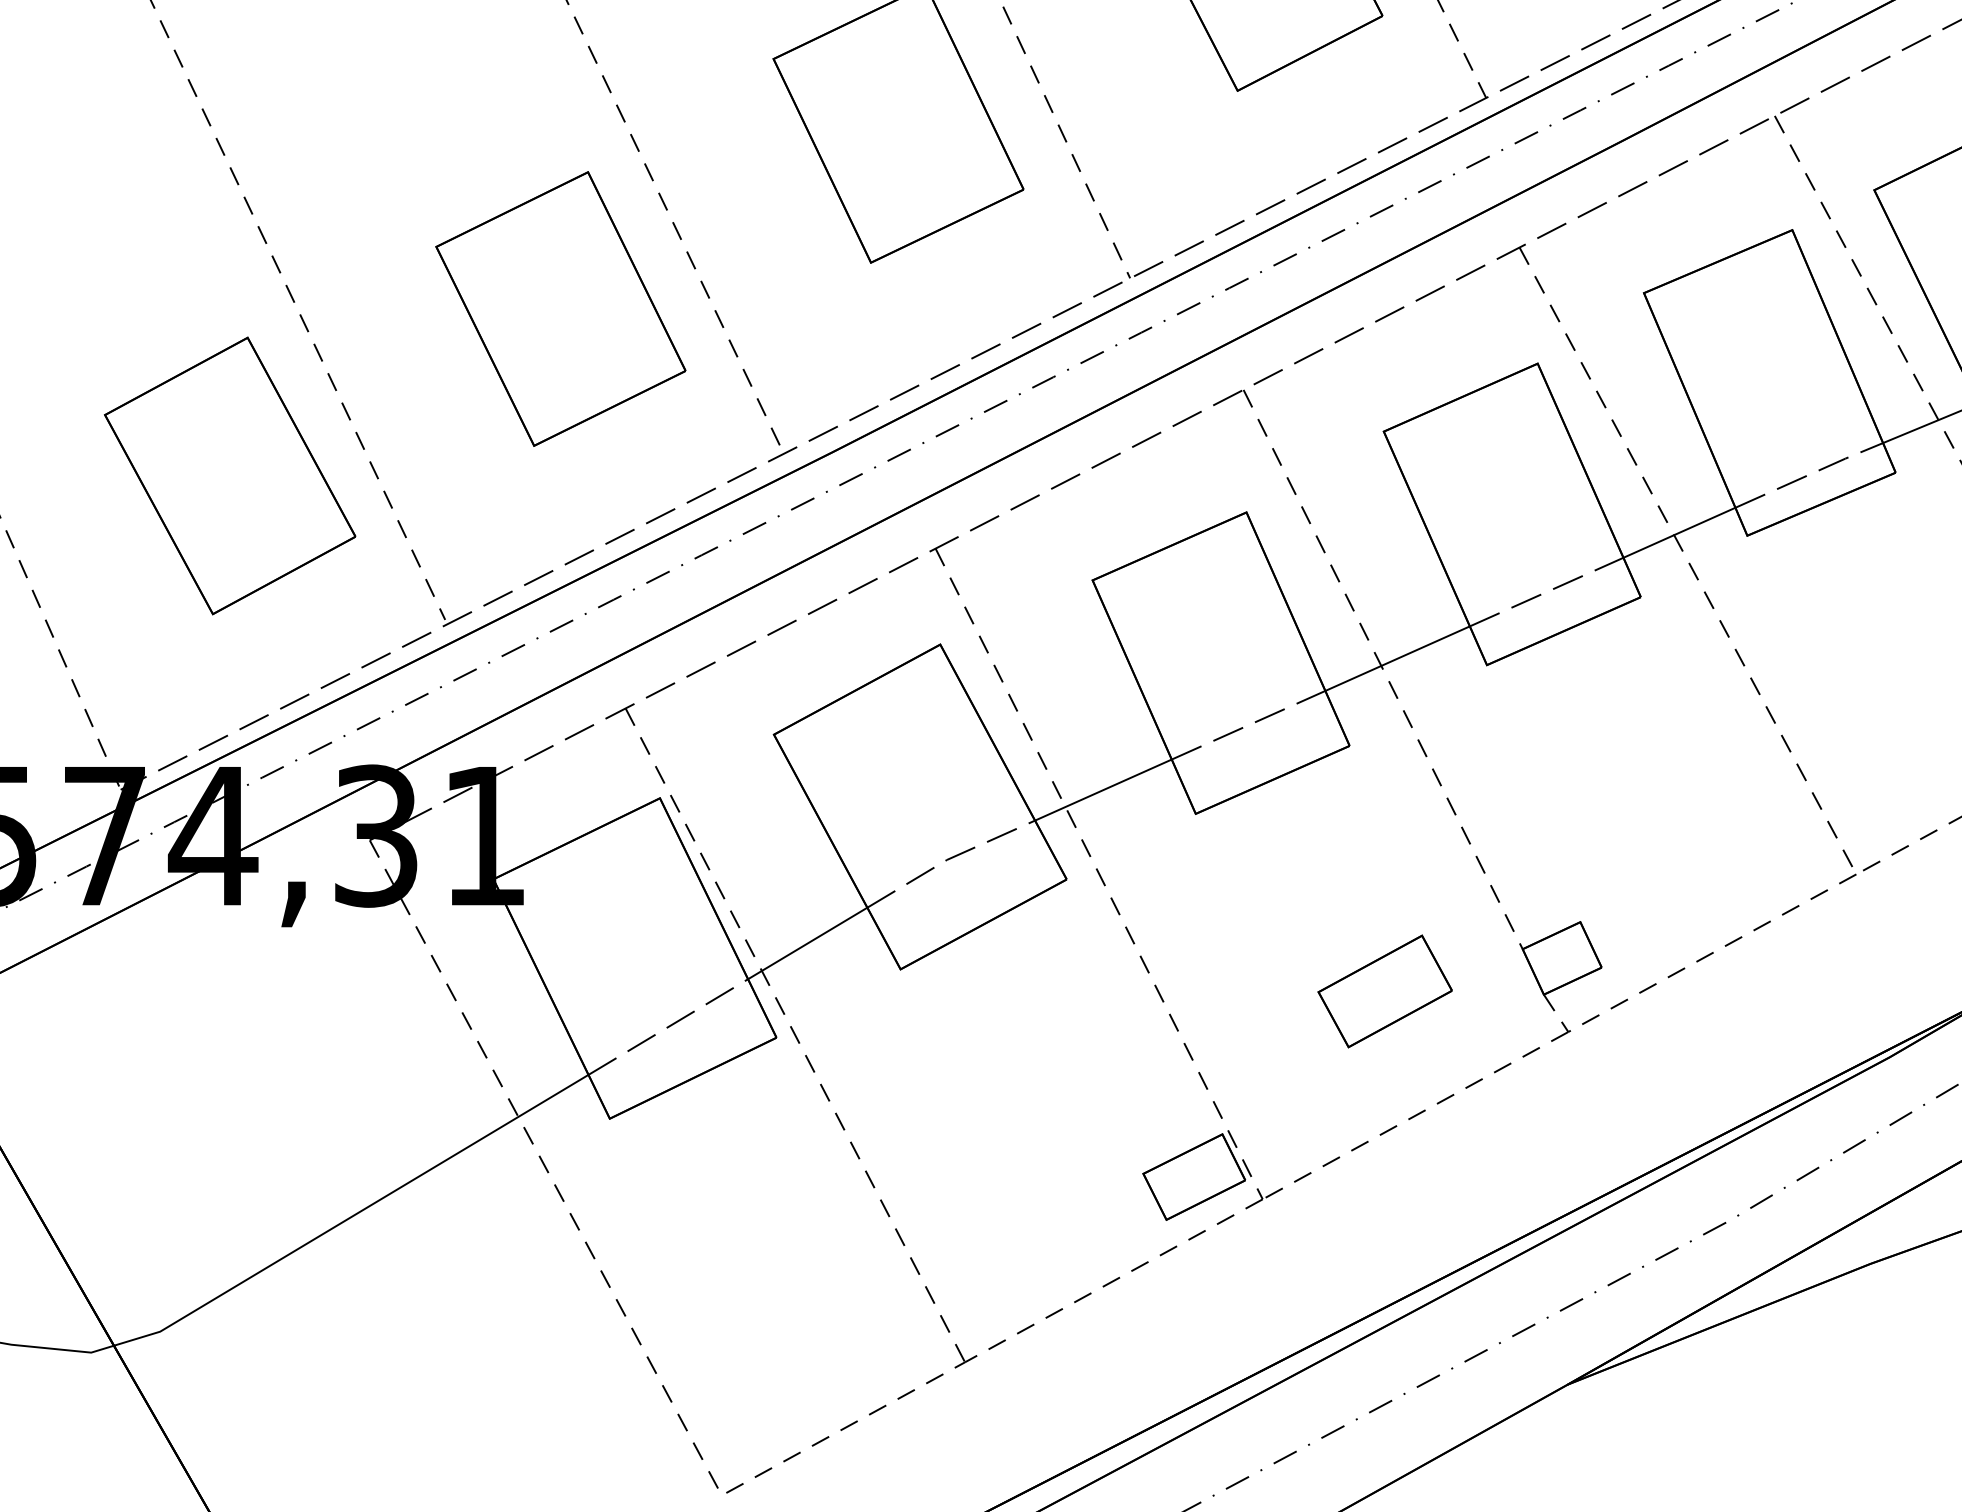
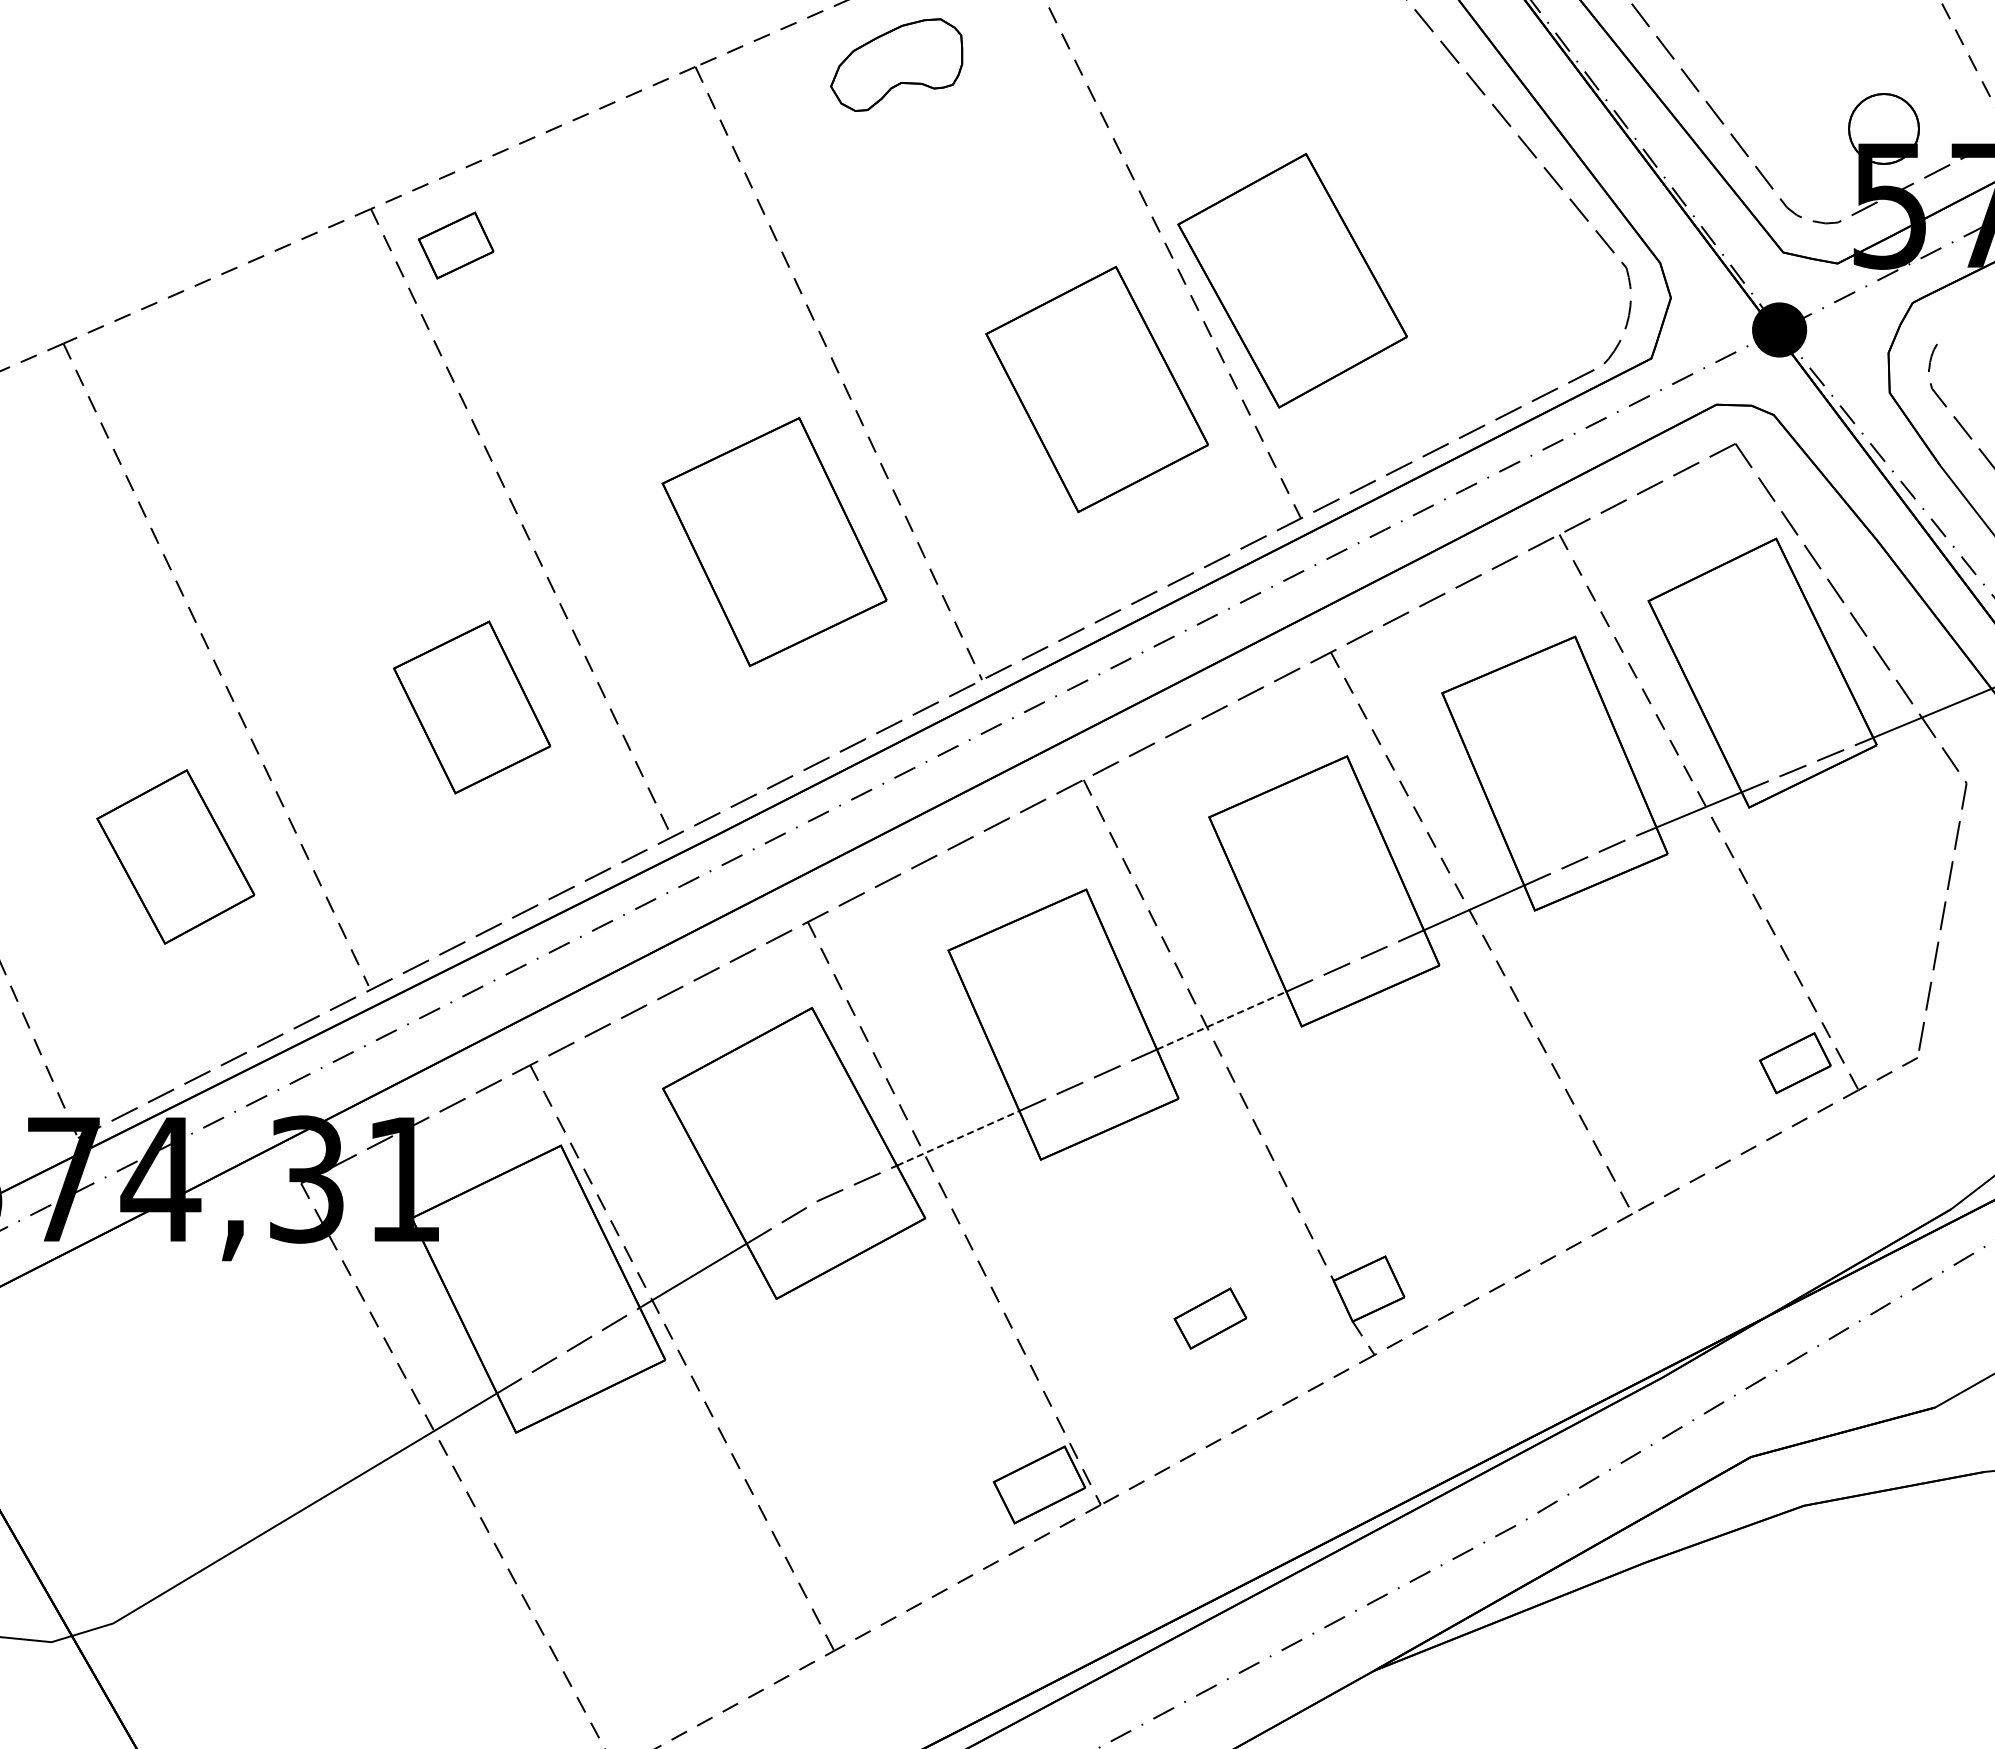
part: (560, 309) -> (471, 707), size x0.7
part: (229, 475) -> (175, 856), size x0.7
line: (1397, 658) -> (1221, 1020), solid -> dashed
line: (1103, 790) -> (958, 1138), solid -> dashed
part: (1385, 991) -> (1210, 1318), size x0.6

